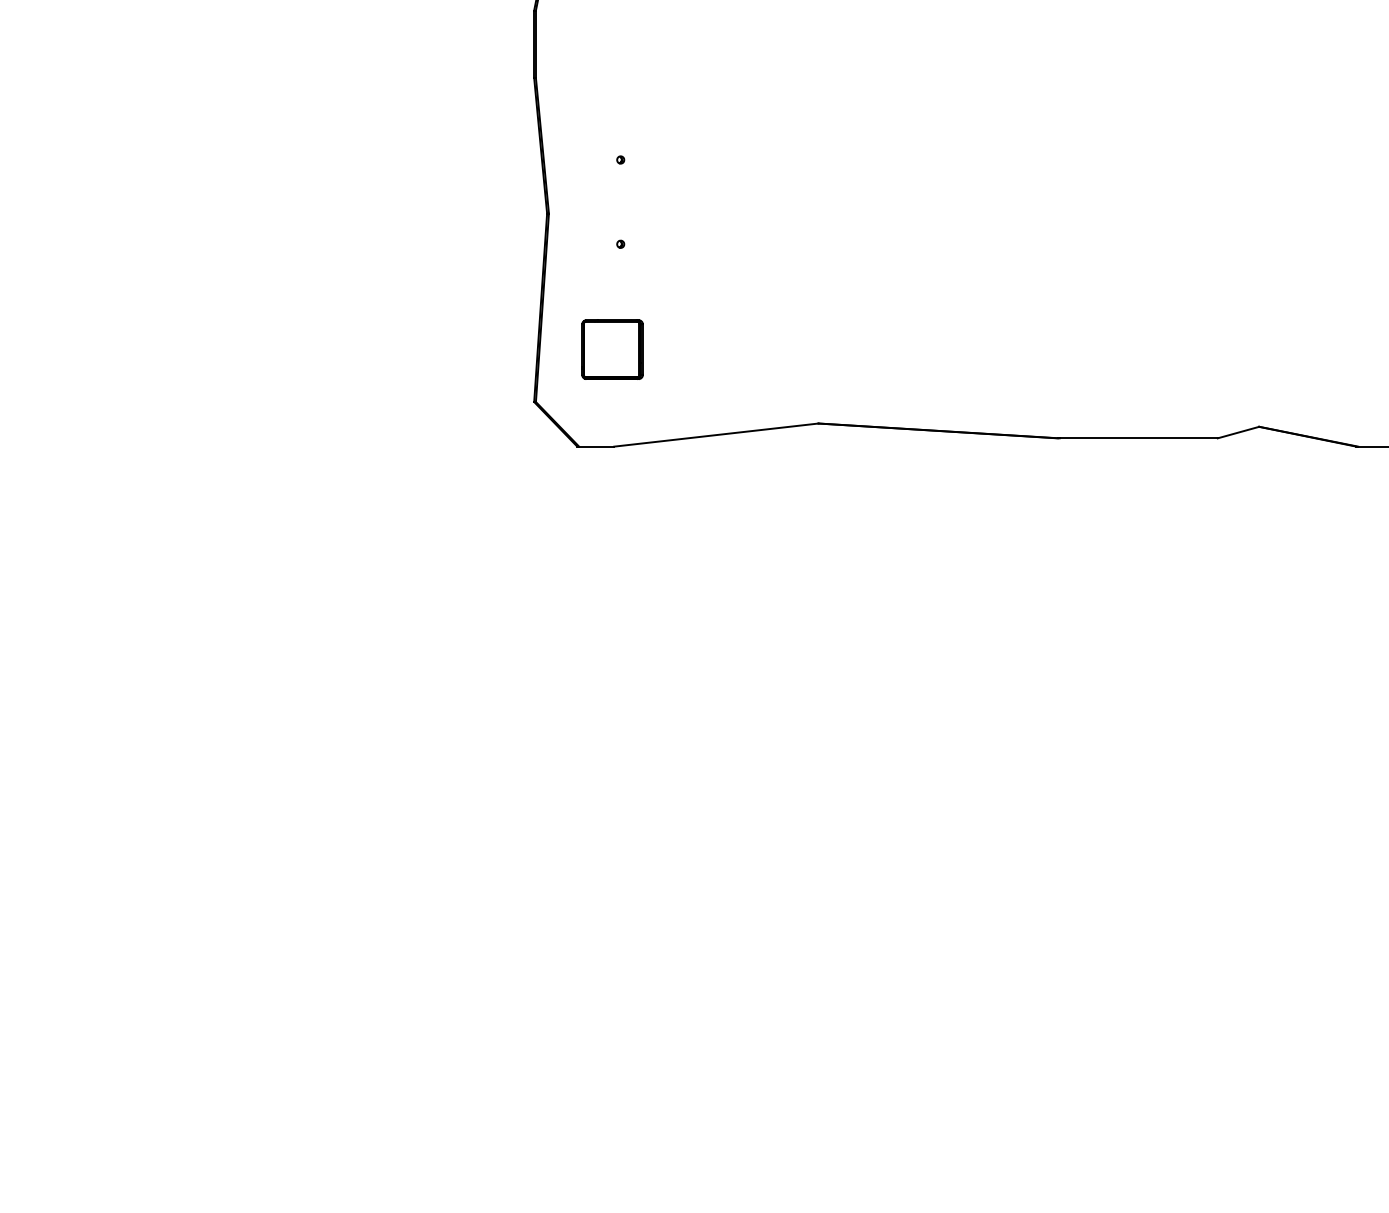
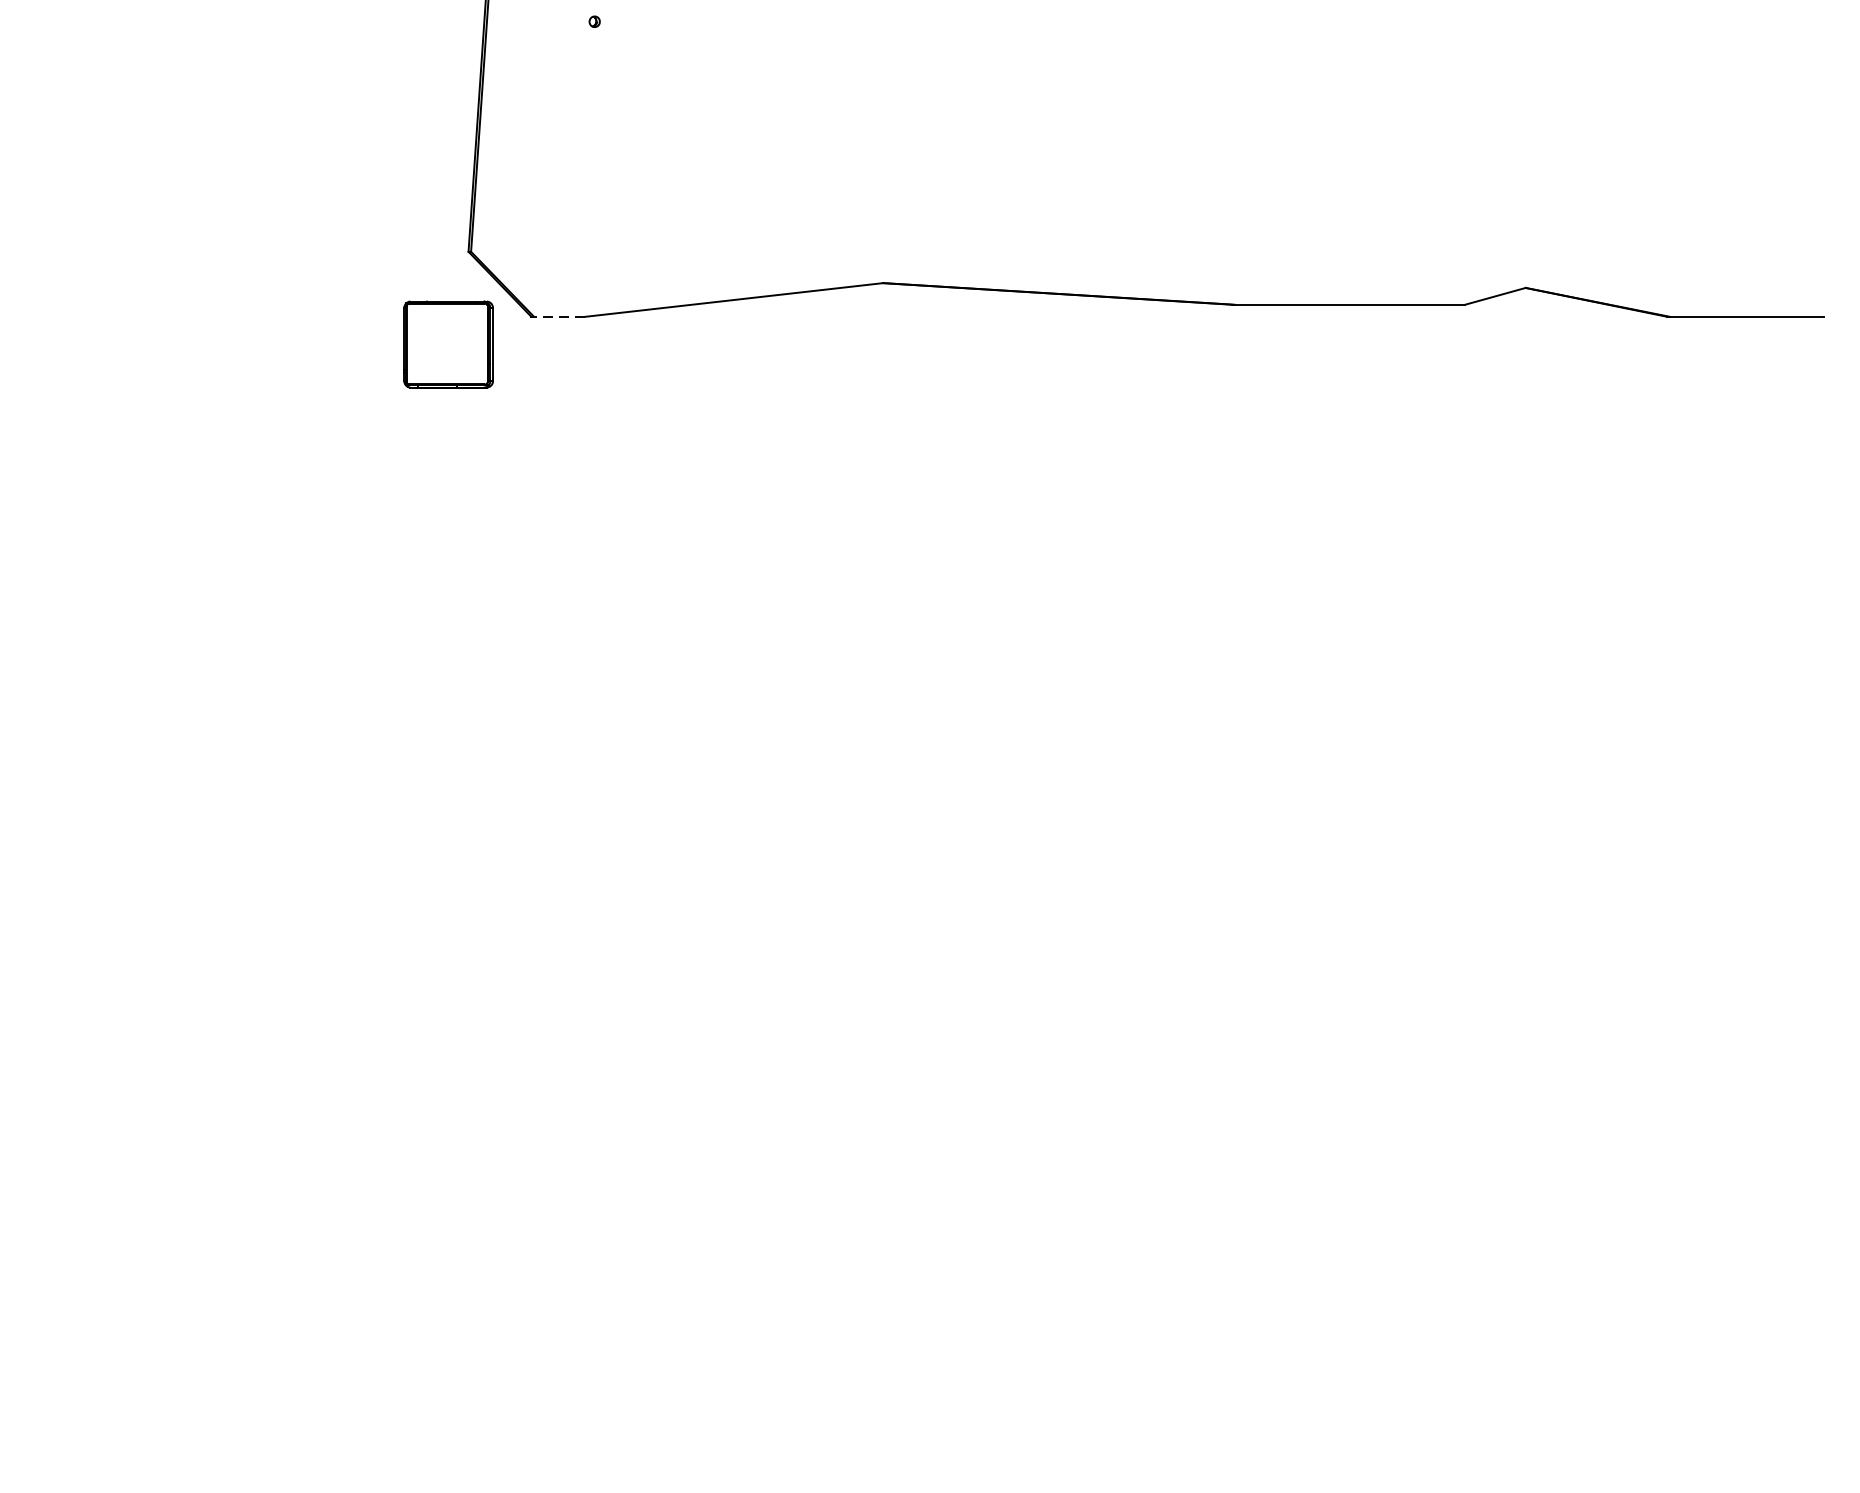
part: (612, 349) -> (448, 344), moved
line: (596, 446) -> (559, 316), solid -> dashed

